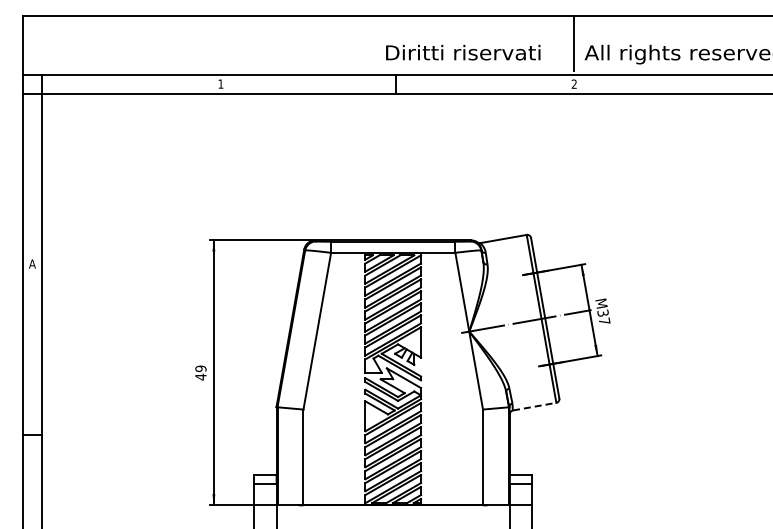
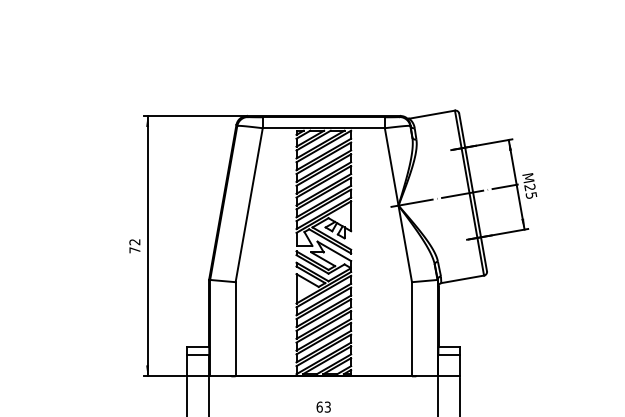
text: (603, 316) -> (530, 190), 37 -> 25
text: (200, 372) -> (134, 245), 49 -> 72
line: (534, 406) -> (462, 279), dashed -> solid

